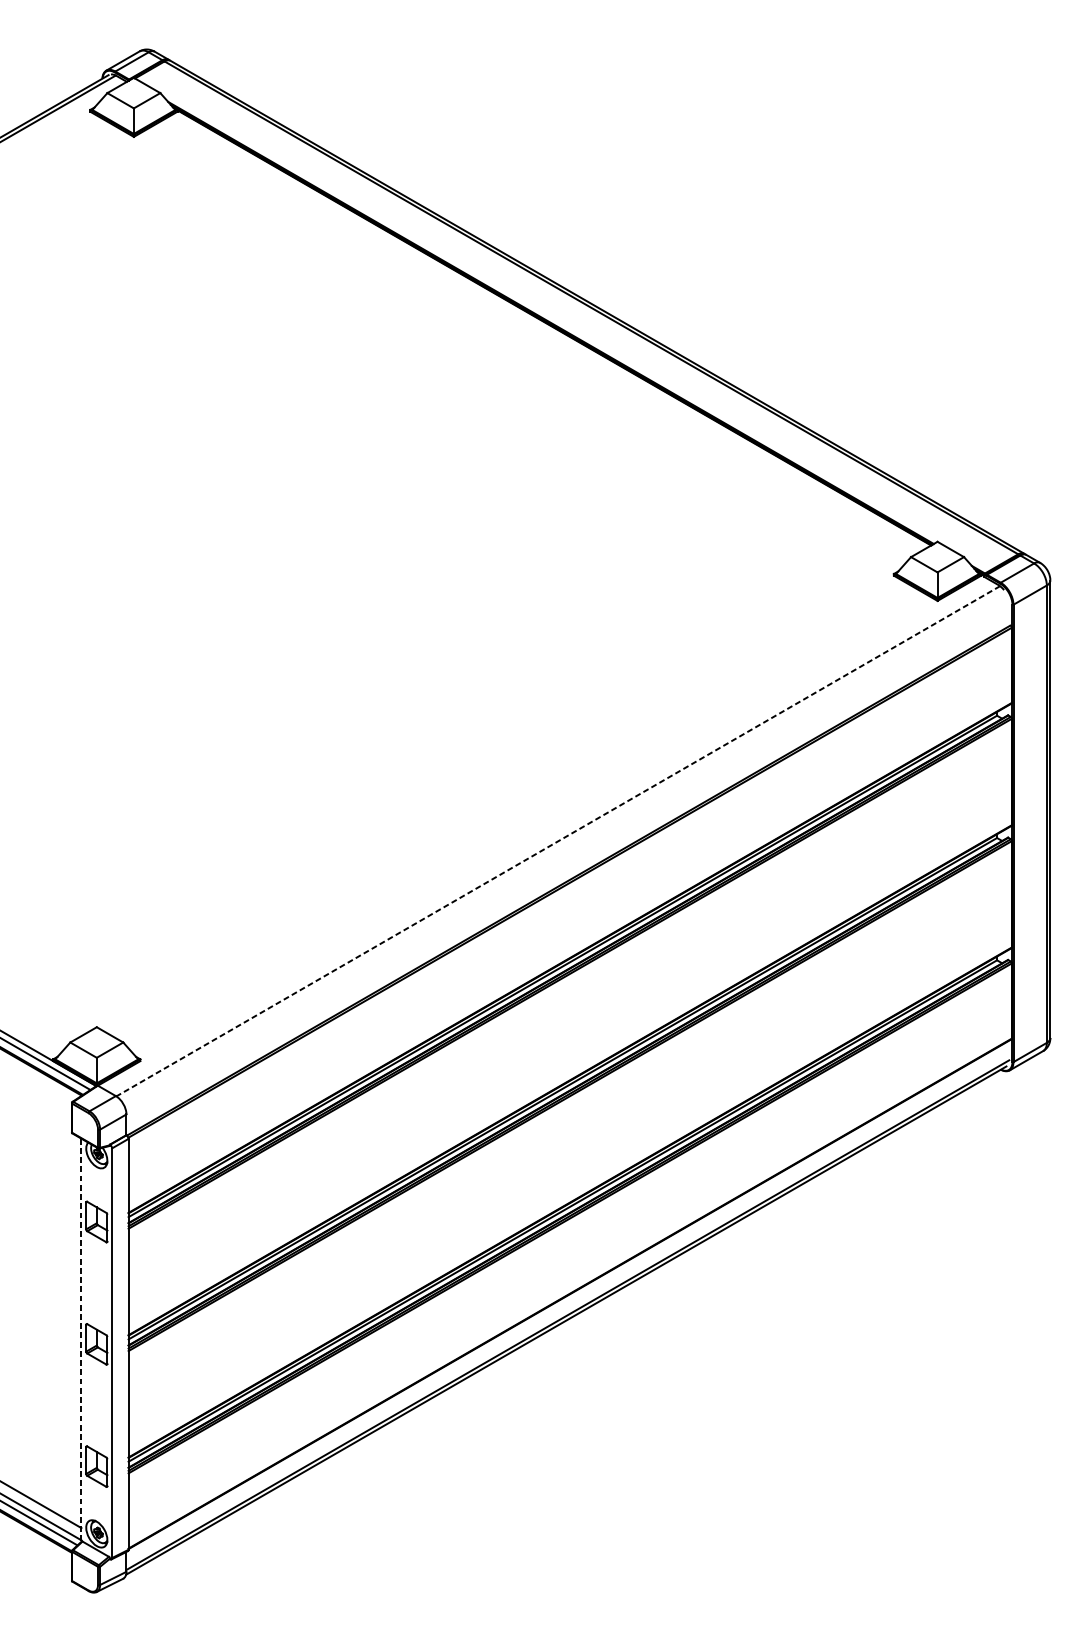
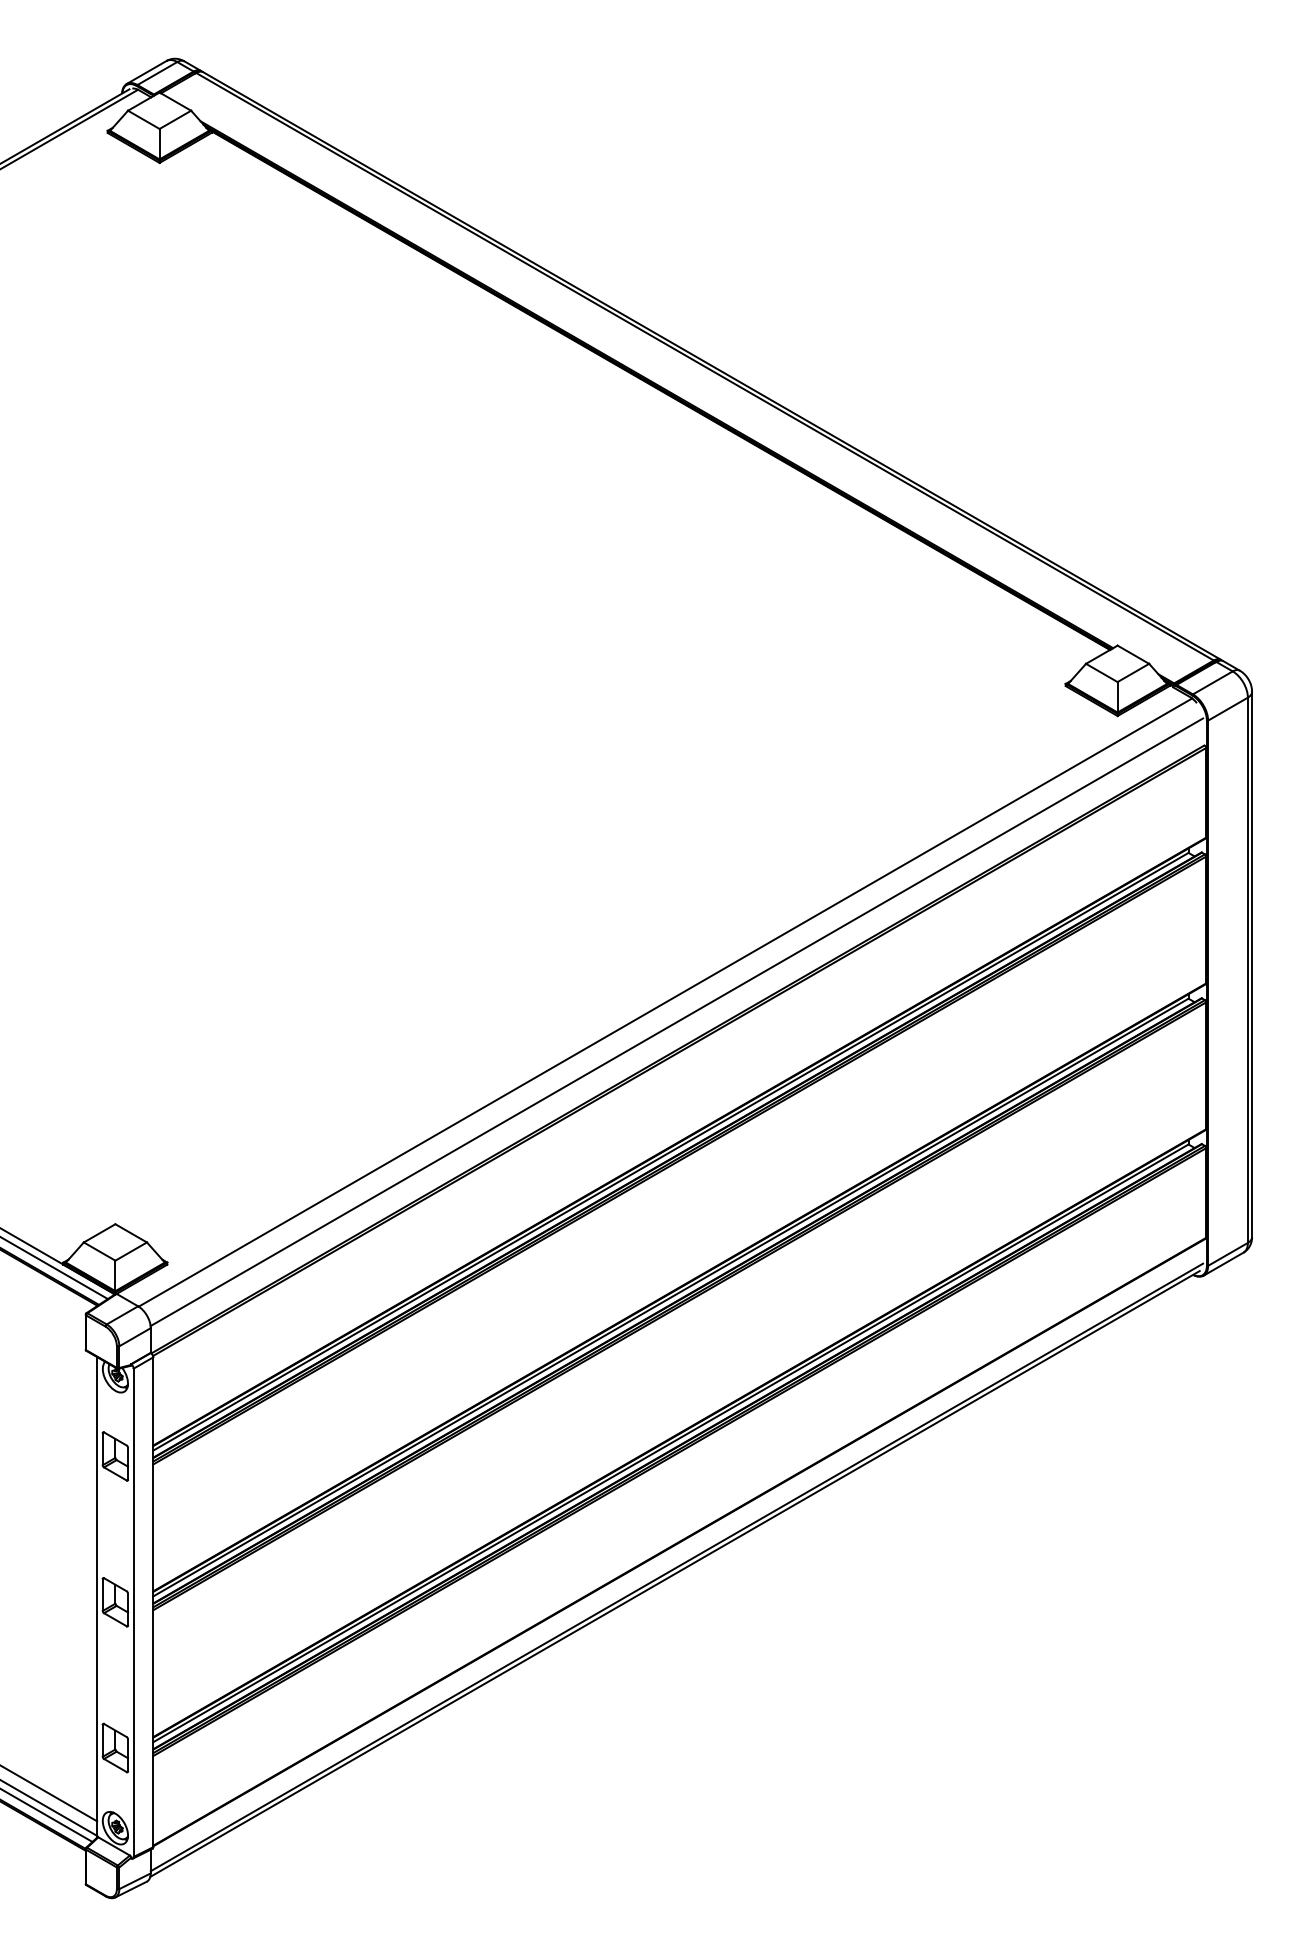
line: (558, 841) -> (665, 1002), dashed -> solid
line: (567, 857) -> (676, 1022), added
line: (81, 1340) -> (97, 1597), dashed -> solid

